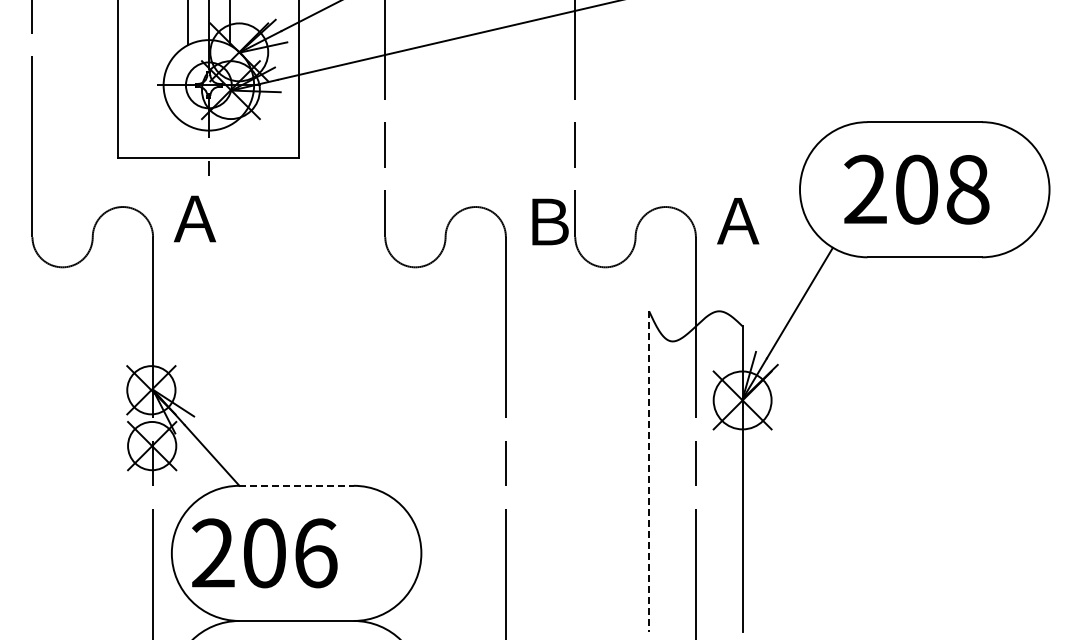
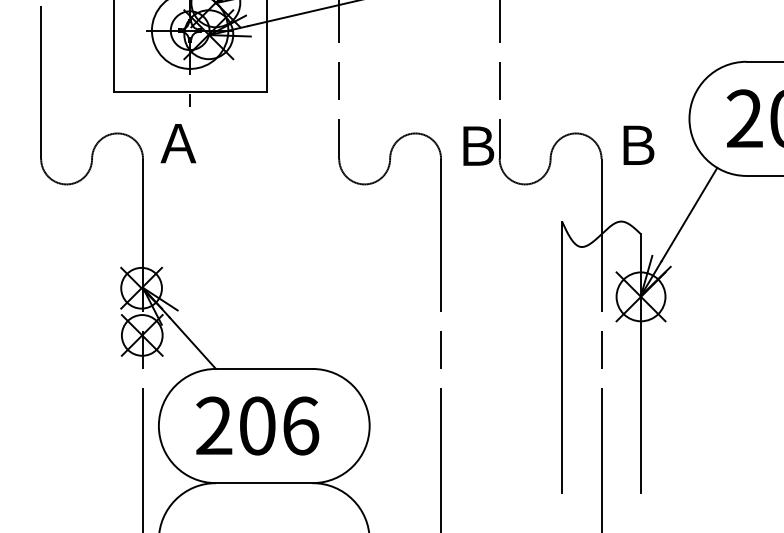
text: (738, 221) -> (637, 145), Ａ -> Ｂ
line: (649, 471) -> (562, 356), dashed -> solid
line: (297, 485) -> (265, 368), dashed -> solid
text: (264, 553) -> (257, 426), moved

